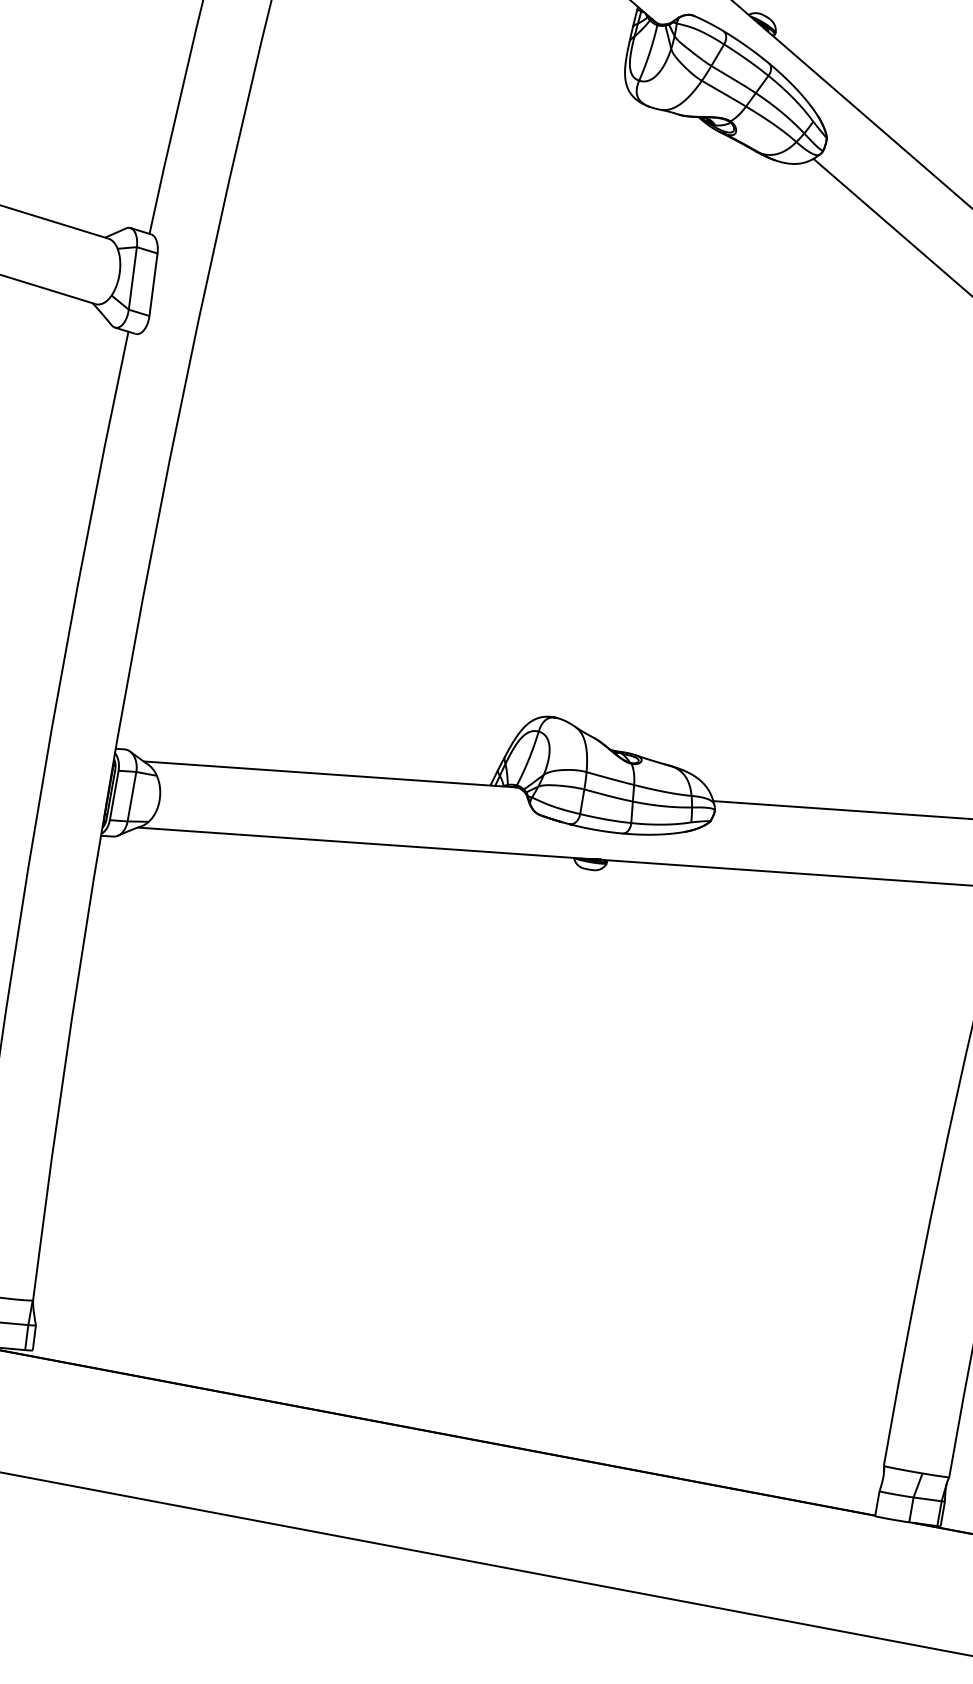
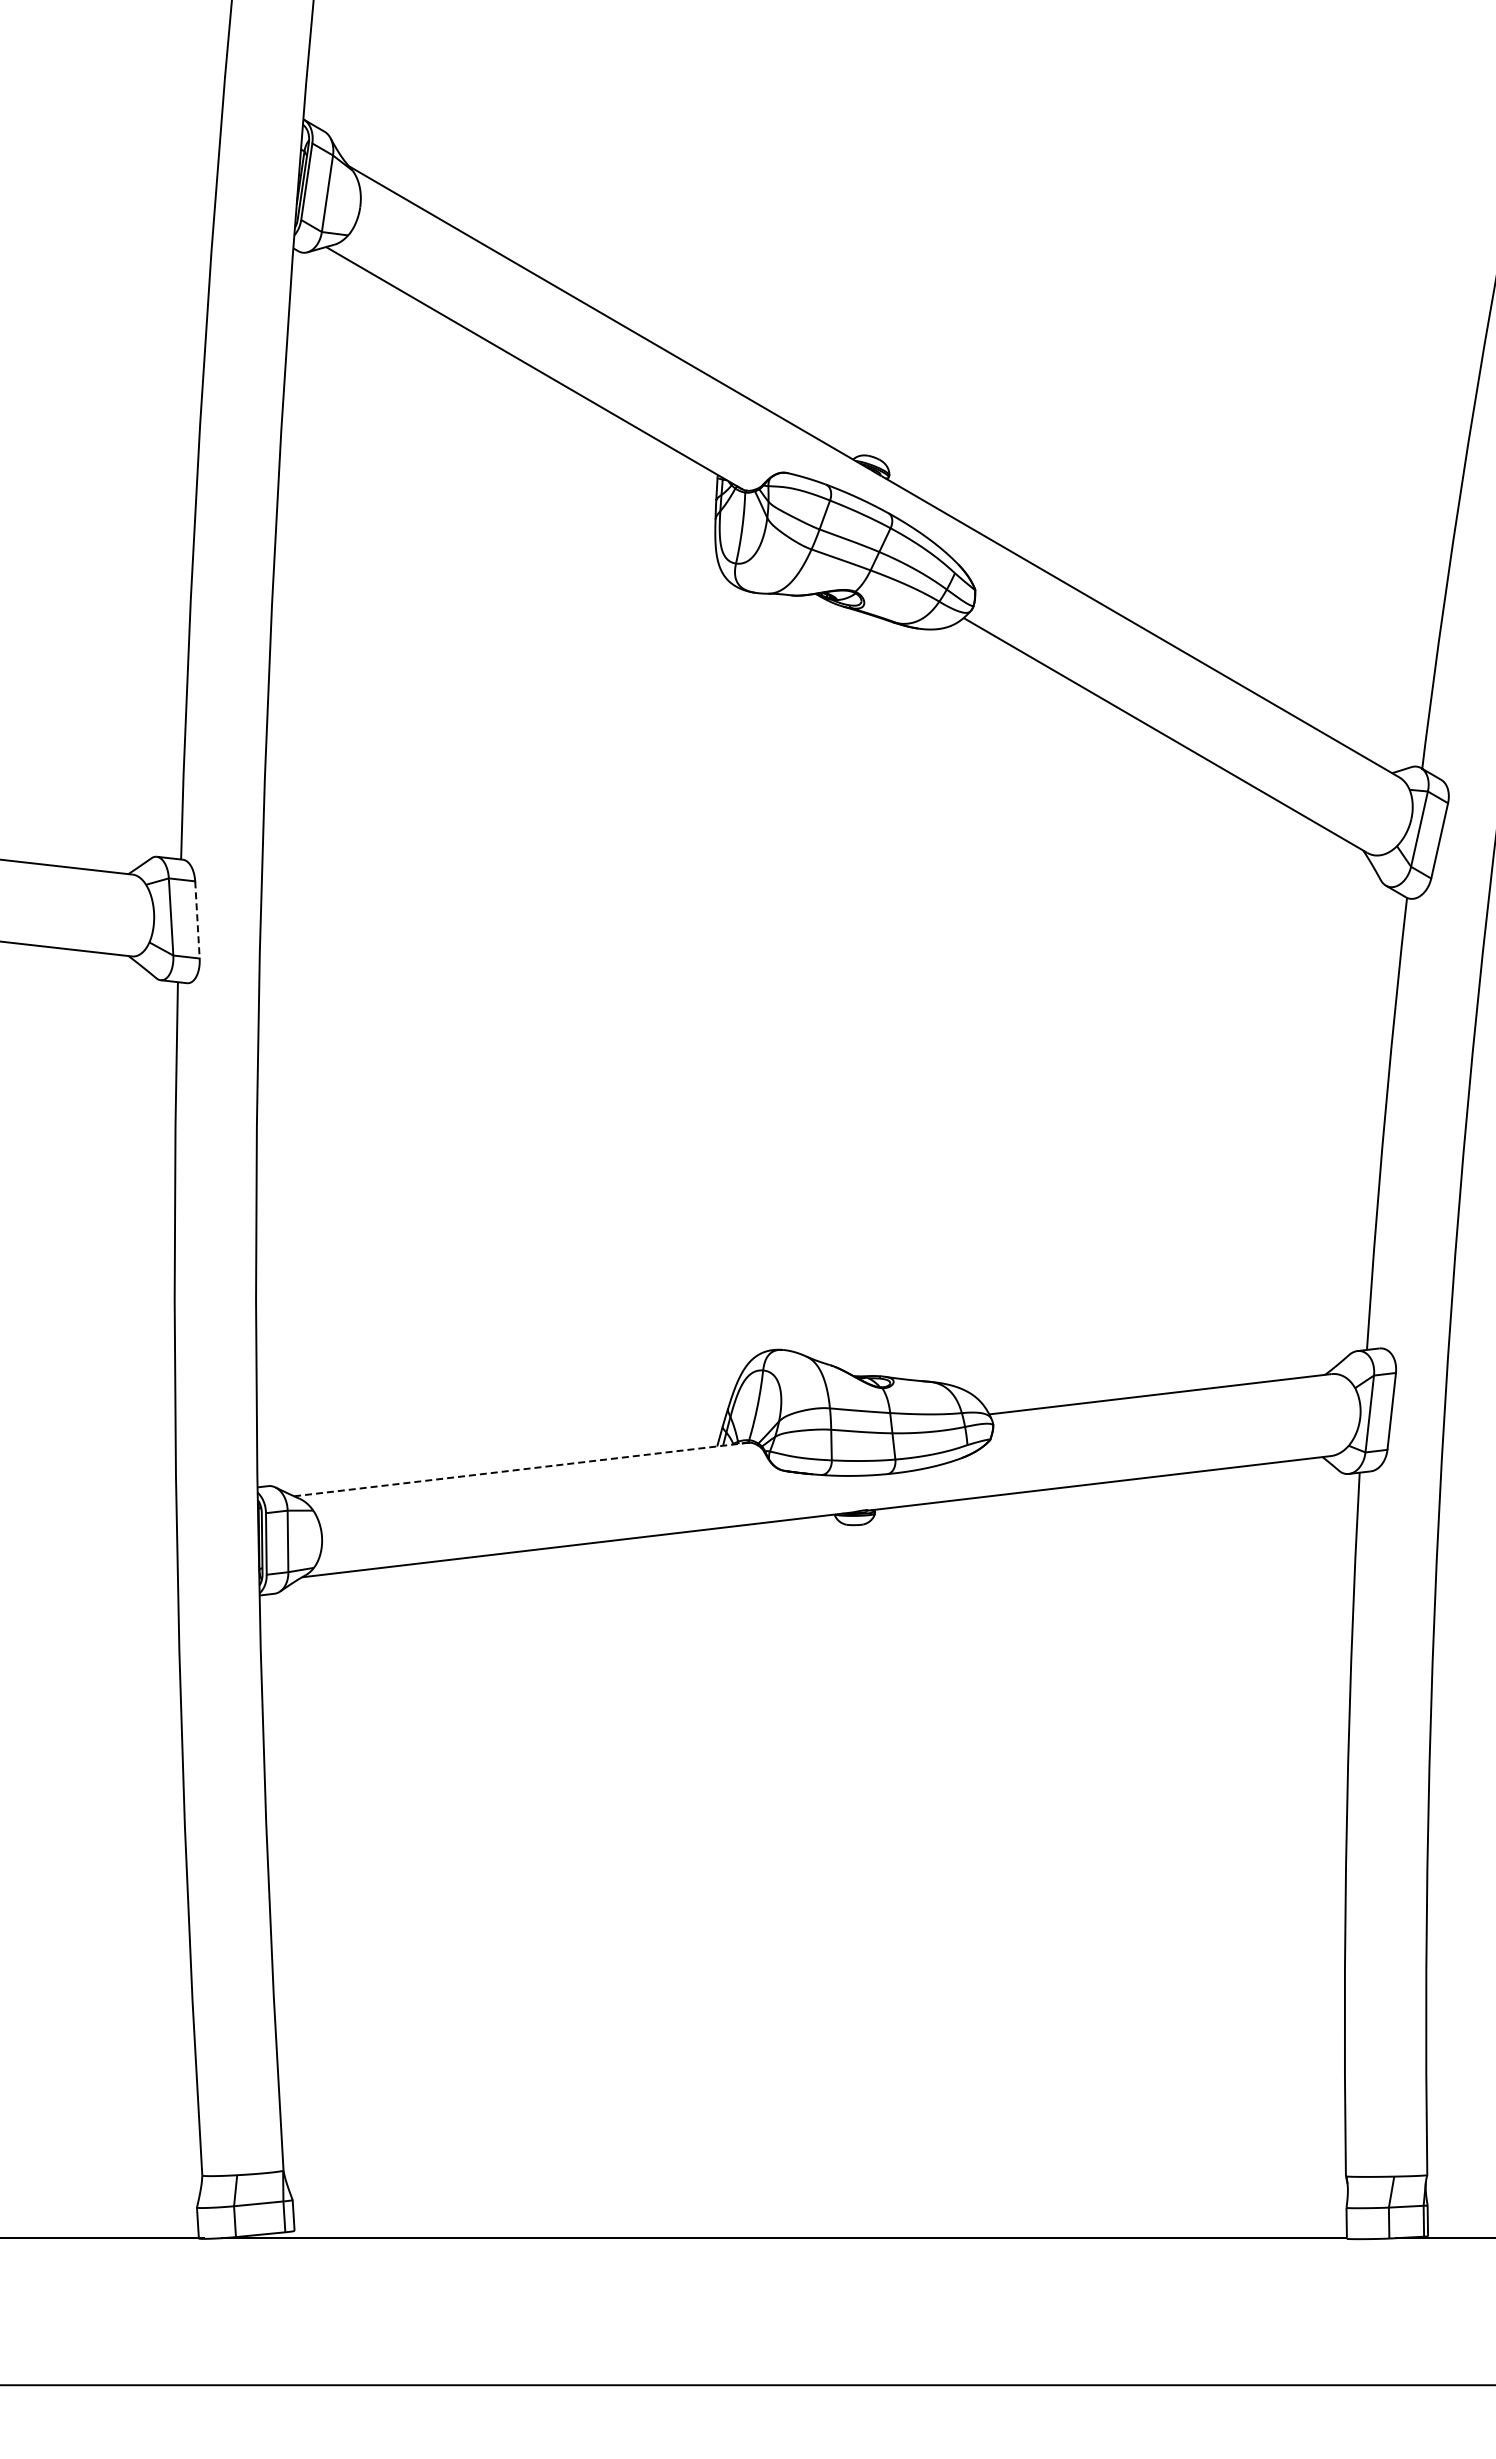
line: (153, 284) -> (197, 919), solid -> dashed
line: (330, 774) -> (522, 1469), solid -> dashed

